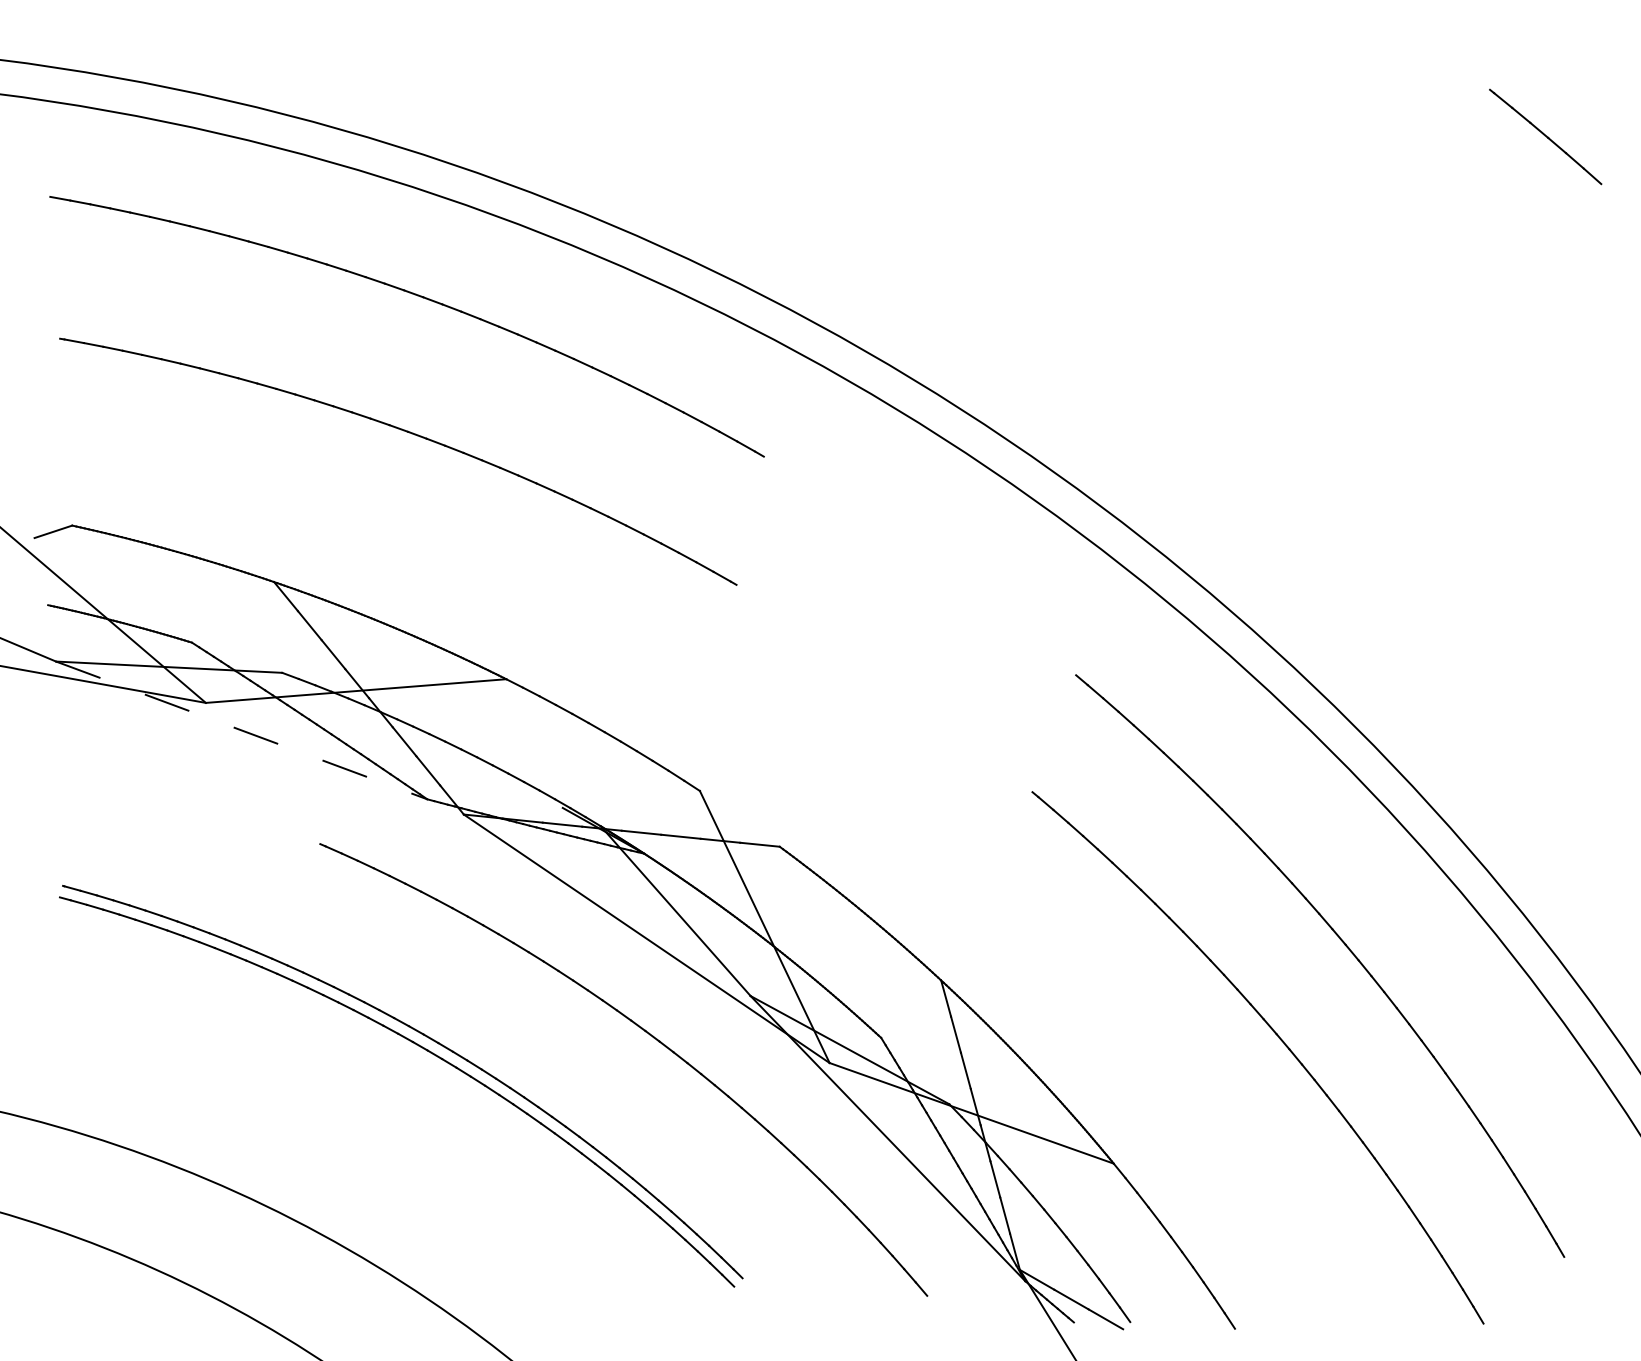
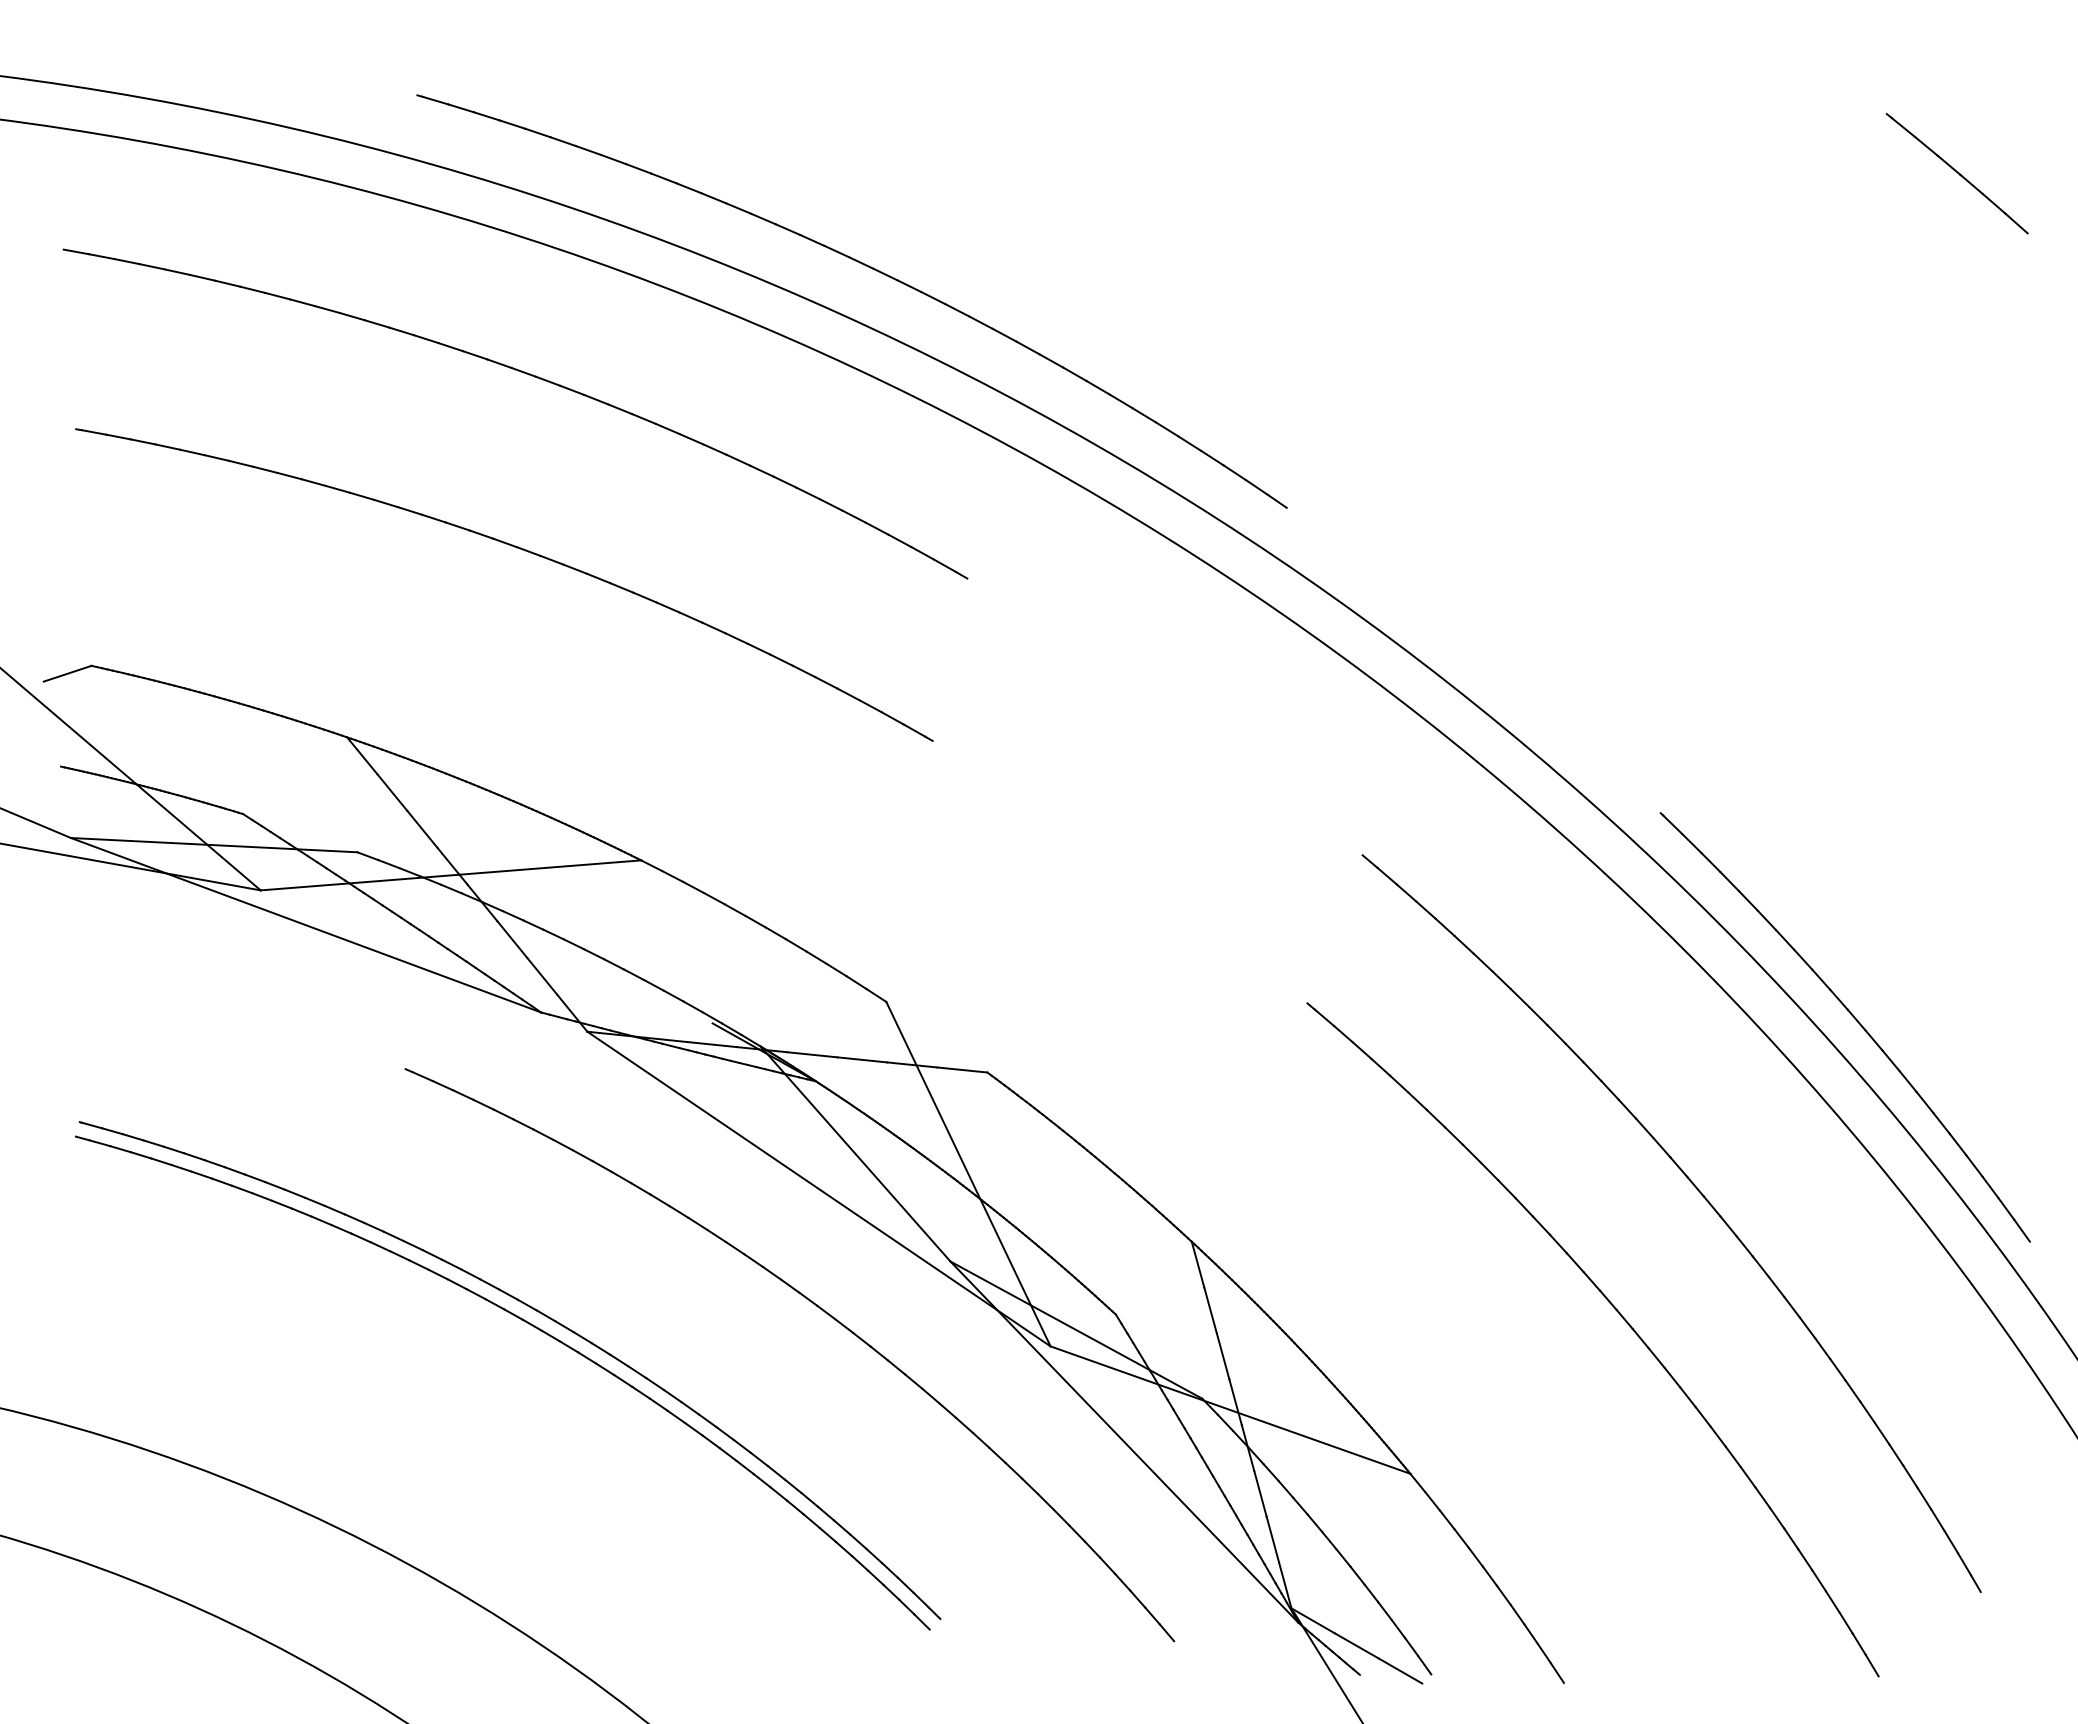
part: (685, 211) -> (868, 267), added
line: (242, 730) -> (306, 925), dashed -> solid
part: (1464, 804) -> (1854, 1019), added

